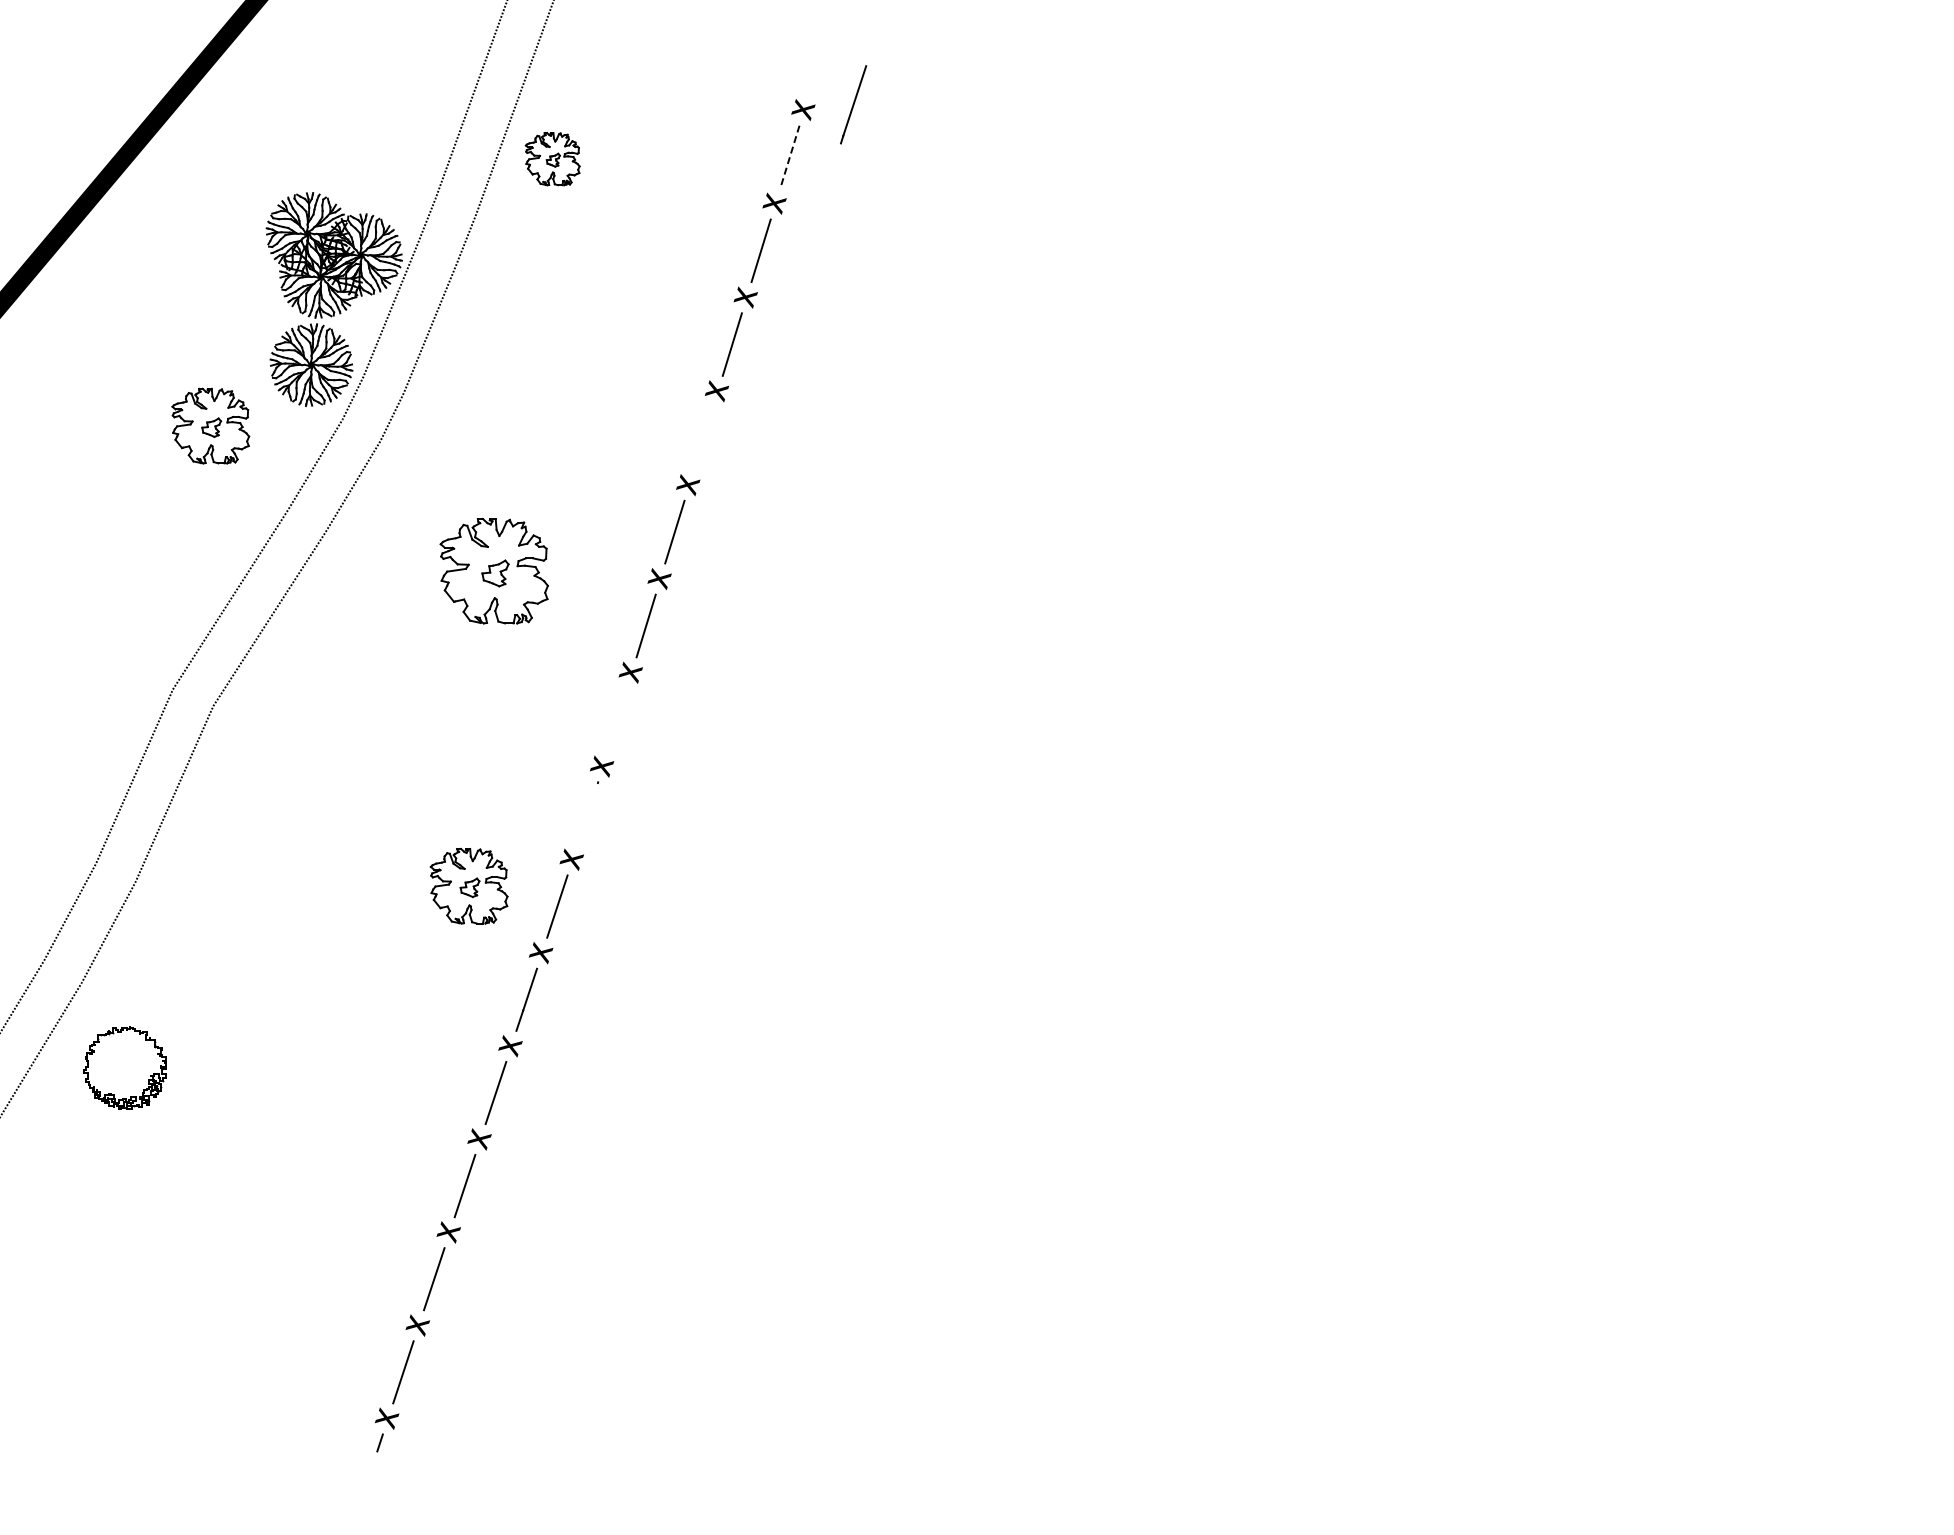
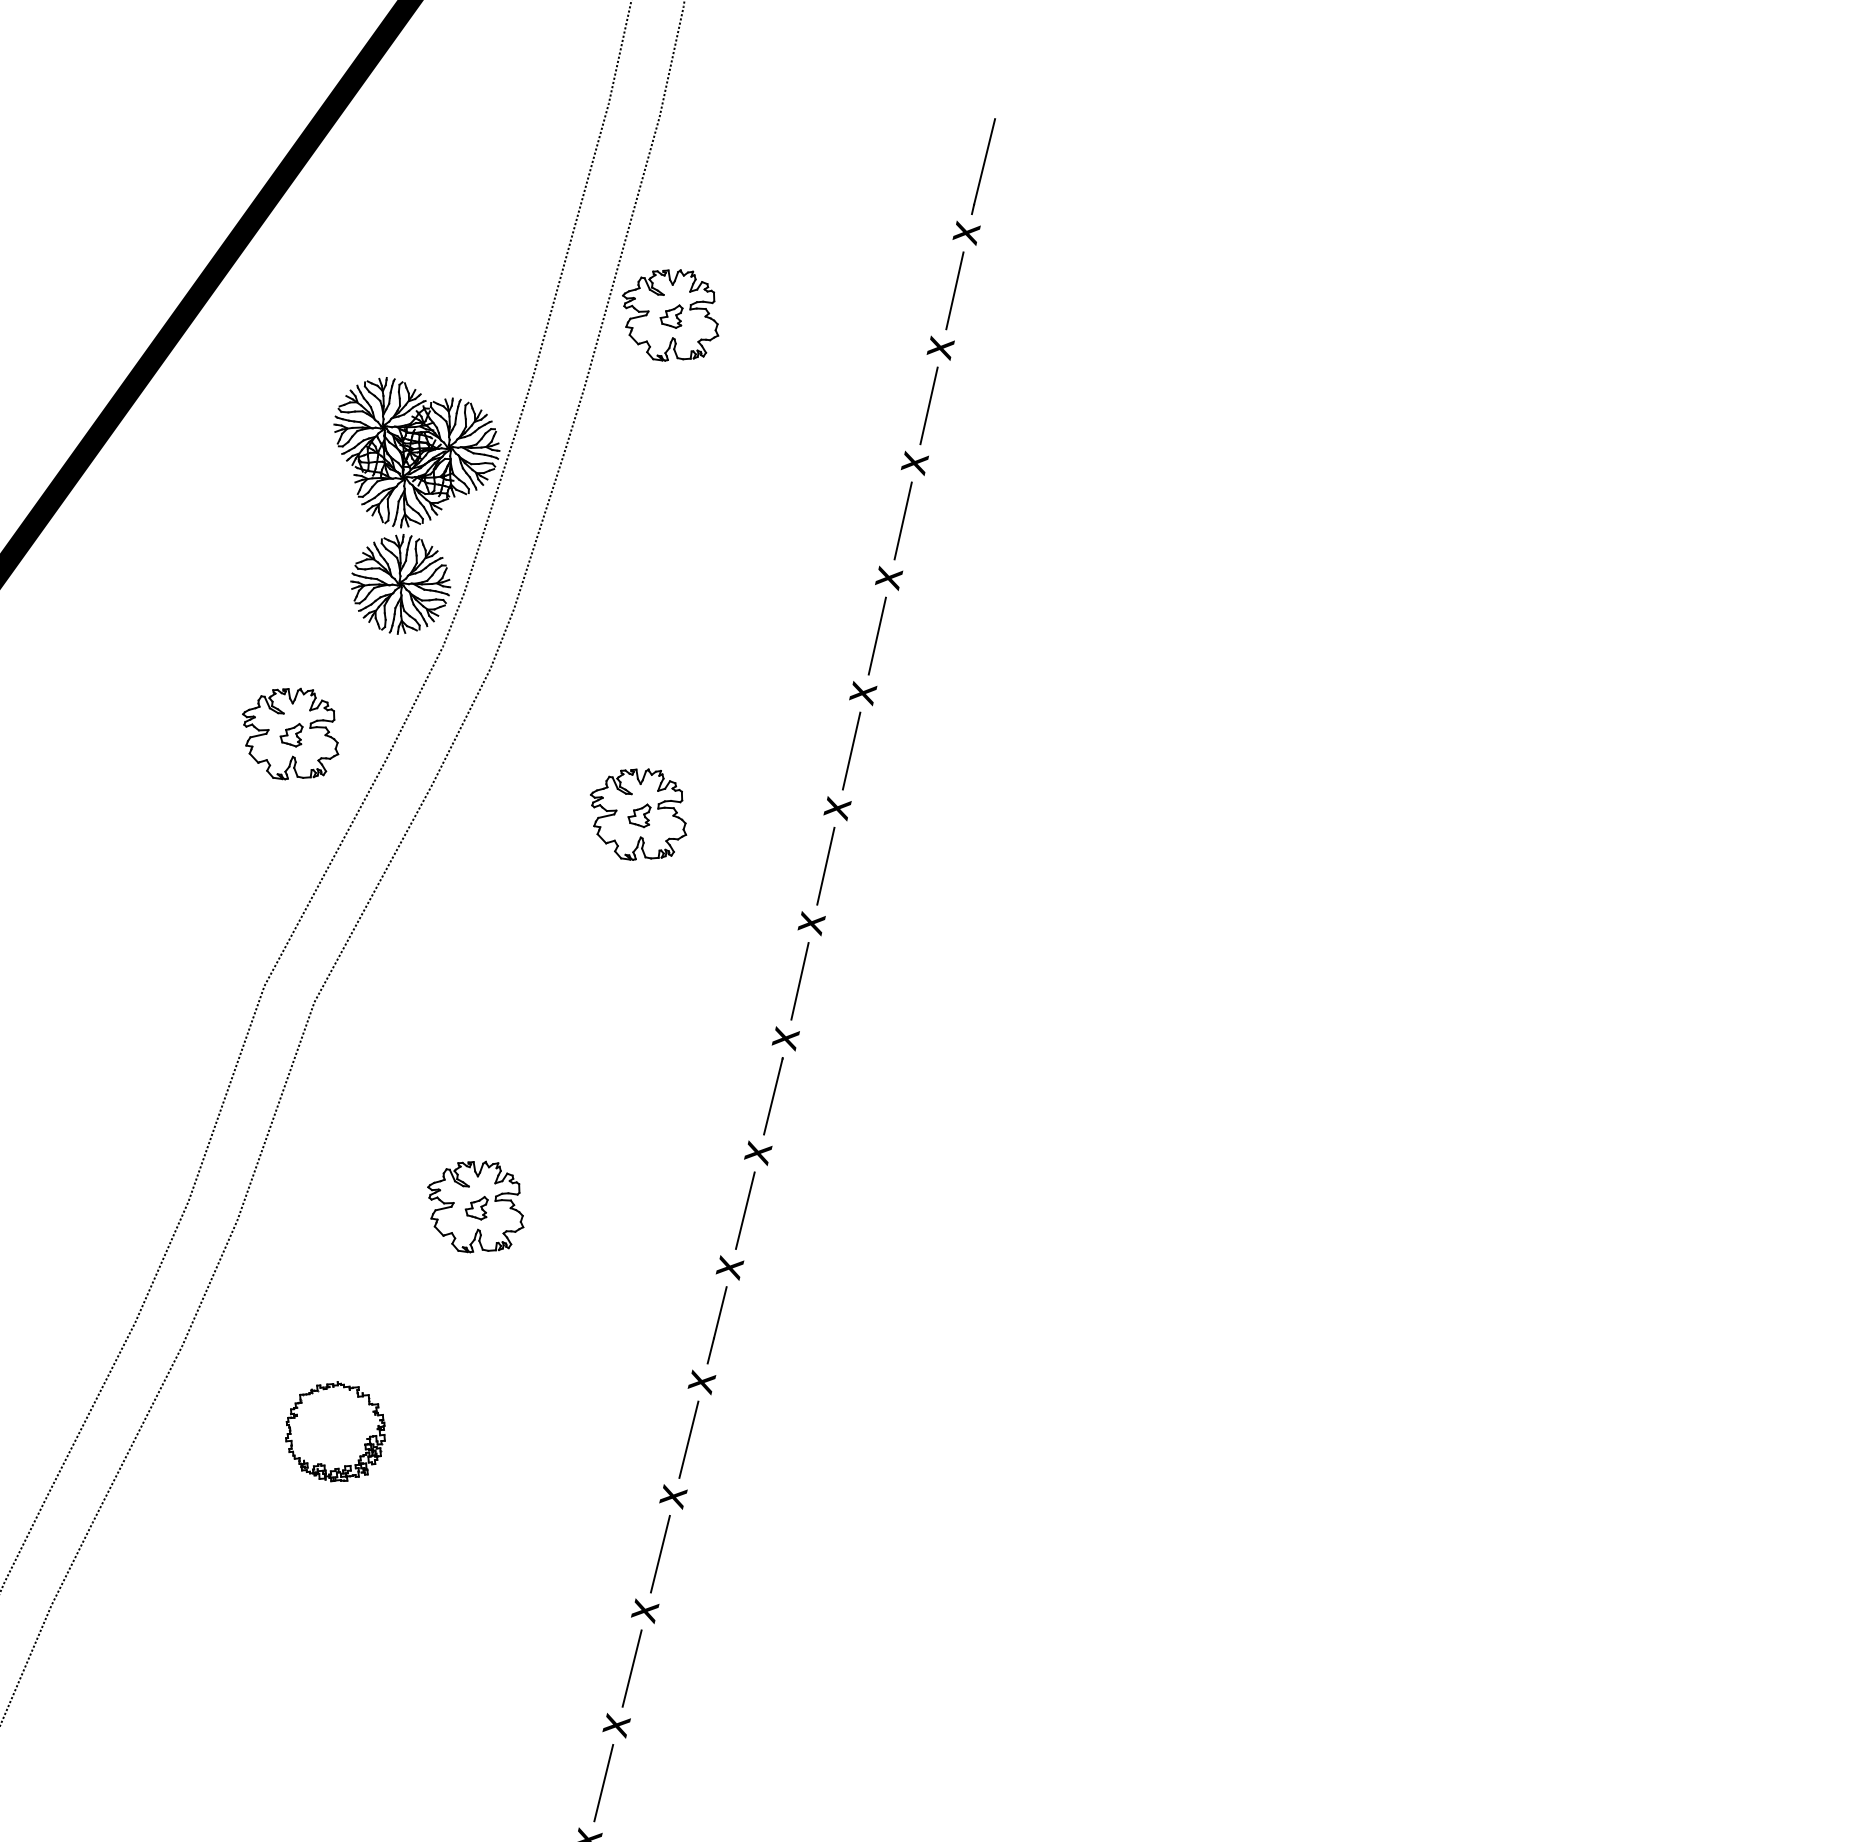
line: (853, 104) -> (983, 166), moved
line: (789, 157) -> (954, 291), dashed -> solid
part: (552, 158) -> (670, 314), size x1.43
part: (210, 425) -> (290, 733), moved
line: (703, 438) -> (877, 636), added
part: (493, 570) -> (637, 813), size x0.71
line: (616, 719) -> (798, 980), added
line: (587, 813) -> (772, 1096), added
part: (468, 886) -> (475, 1207), moved
part: (124, 1067) -> (334, 1431), moved

